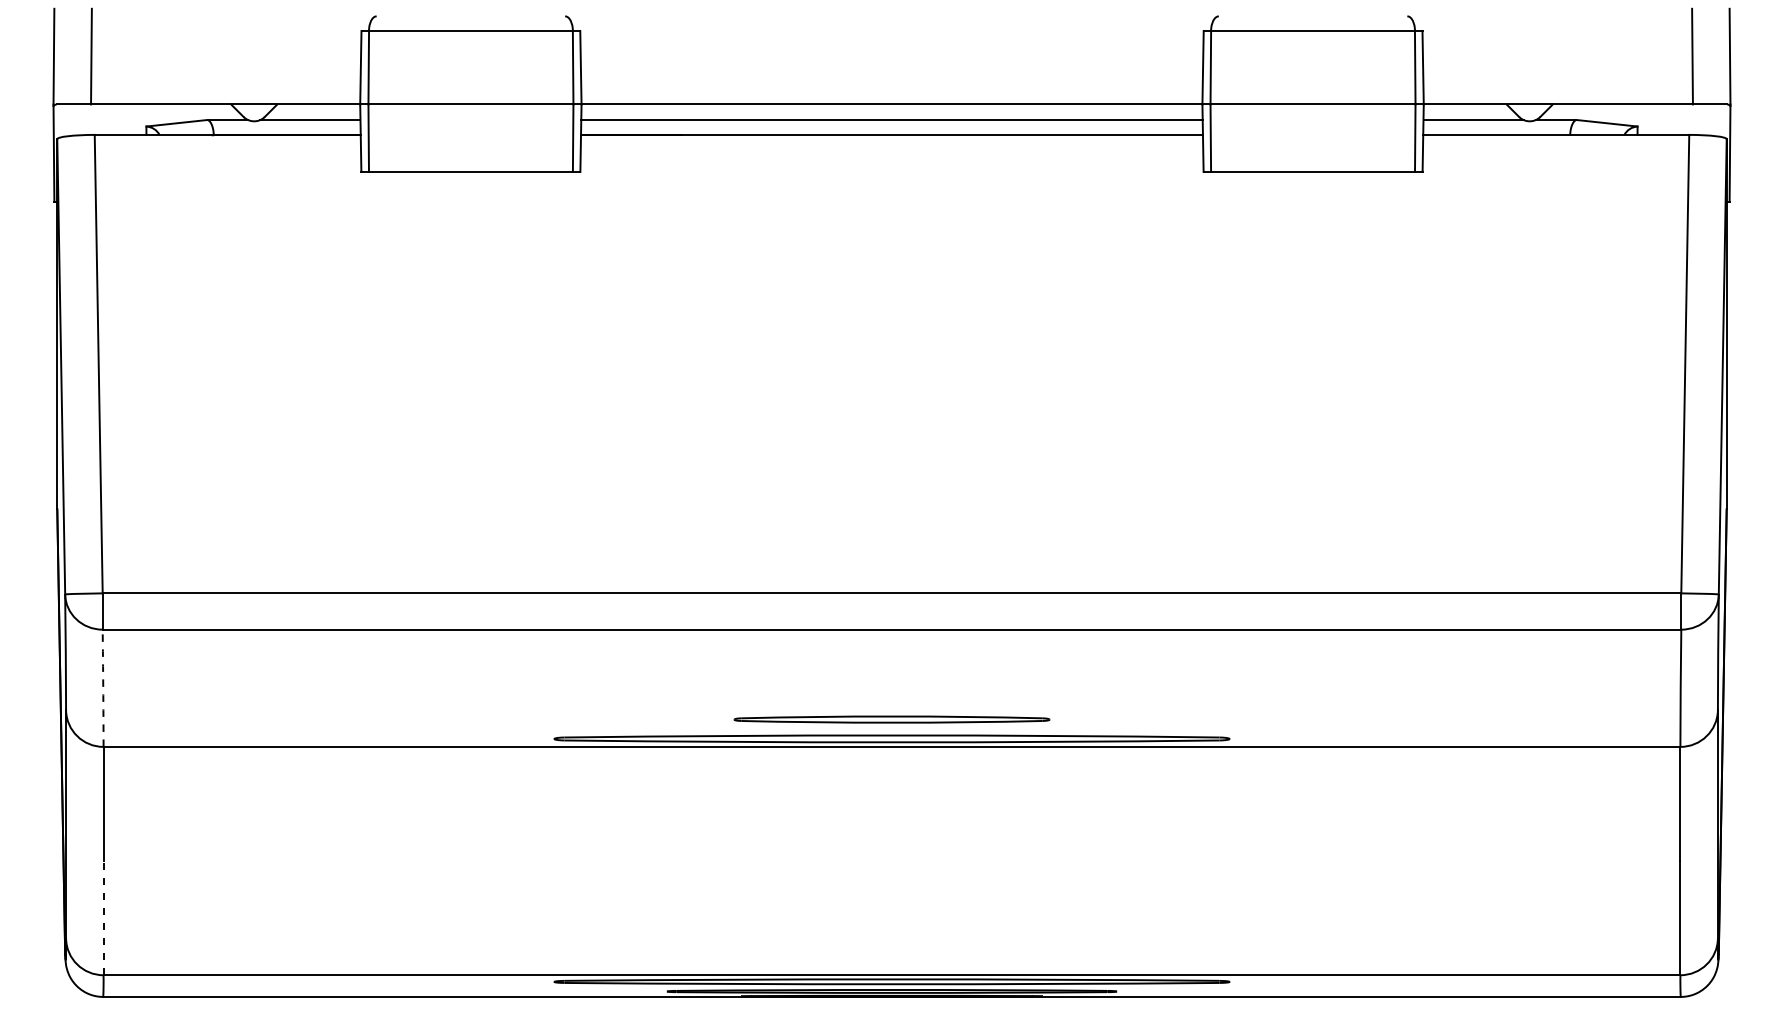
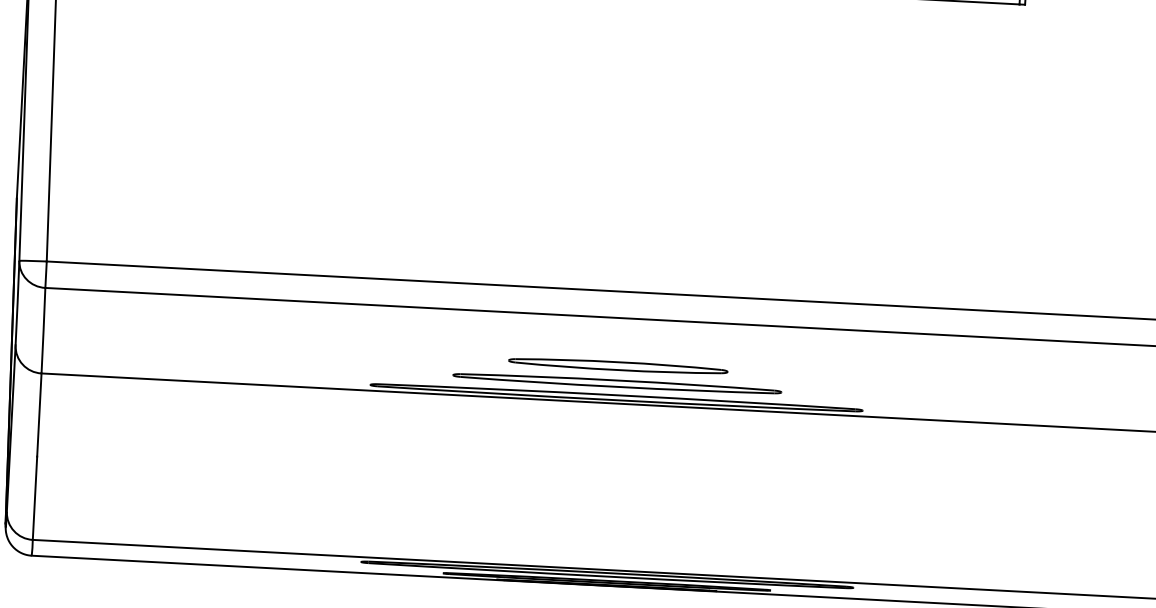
arc: (103, 688) -> (43, 330), dashed -> solid
part: (891, 695) -> (617, 366), added
part: (891, 719) -> (616, 383), size x1.43
line: (103, 917) -> (34, 497), dashed -> solid

